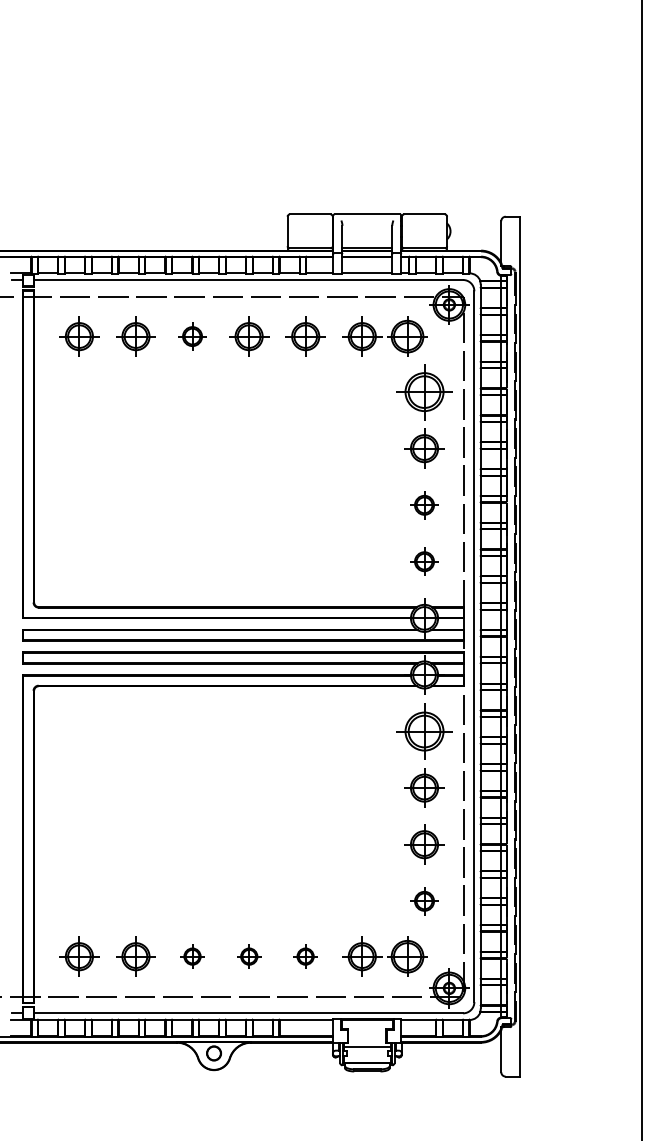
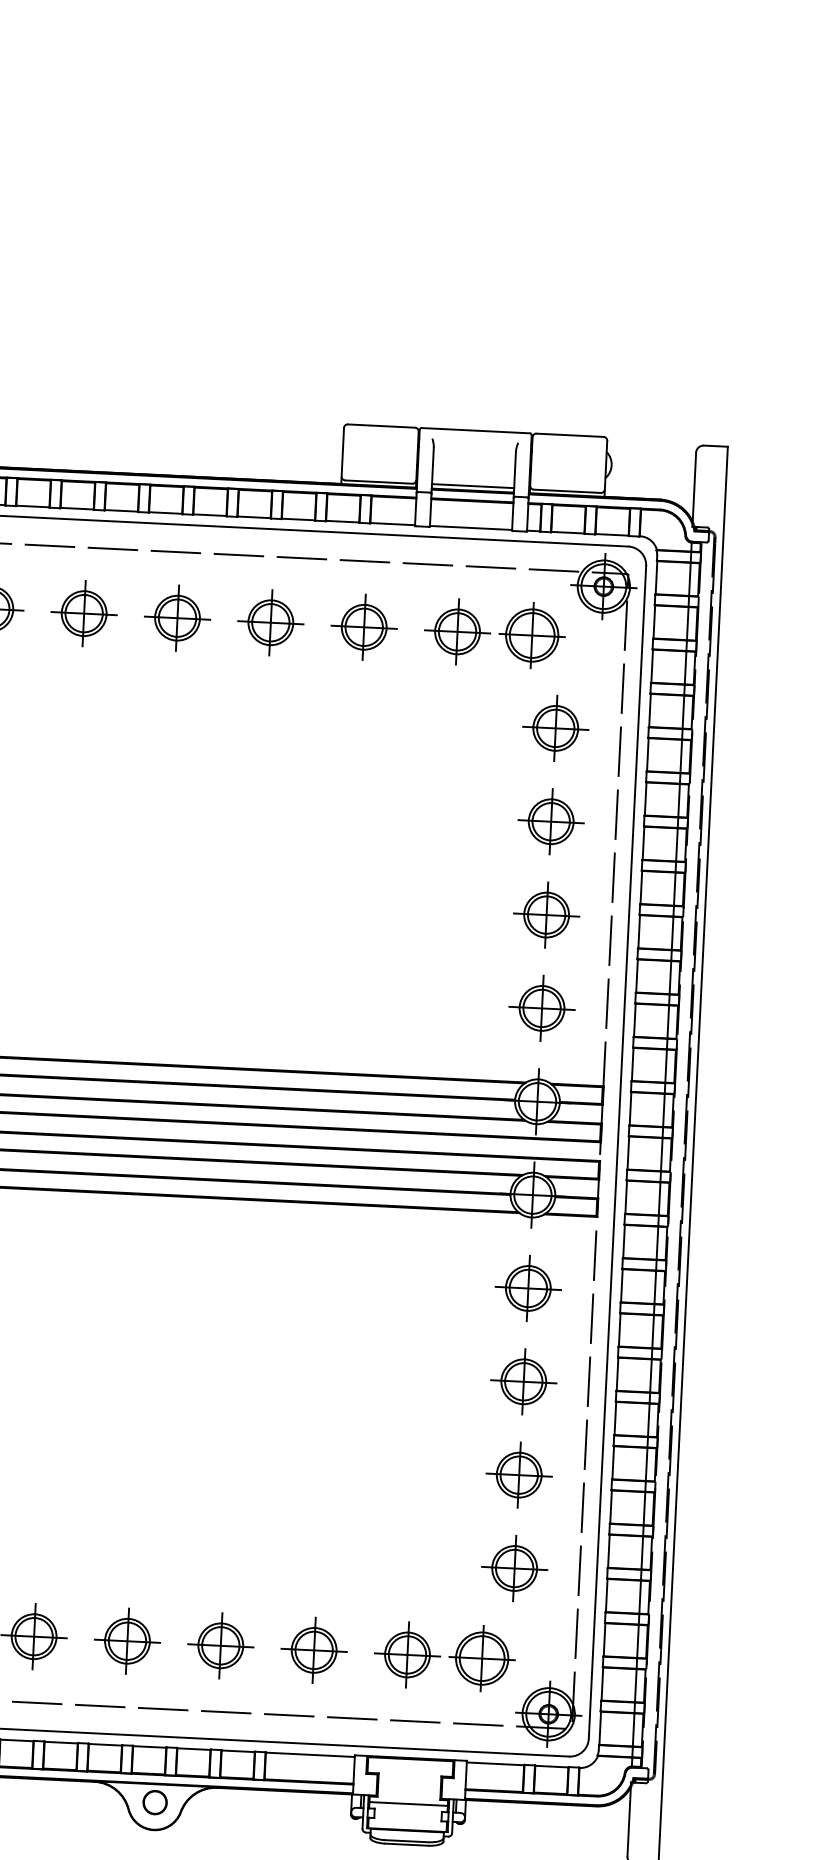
part: (192, 336) -> (177, 617), size x1.43
part: (424, 391) -> (555, 727), size x0.71
part: (424, 505) -> (546, 915), size x1.43
part: (424, 561) -> (542, 1007), size x1.43
part: (424, 731) -> (528, 1288), size x0.71
part: (424, 901) -> (514, 1568), size x1.43
part: (192, 956) -> (127, 1640), size x1.67
part: (249, 956) -> (221, 1645), size x1.67
part: (305, 956) -> (313, 1650), size x1.67

